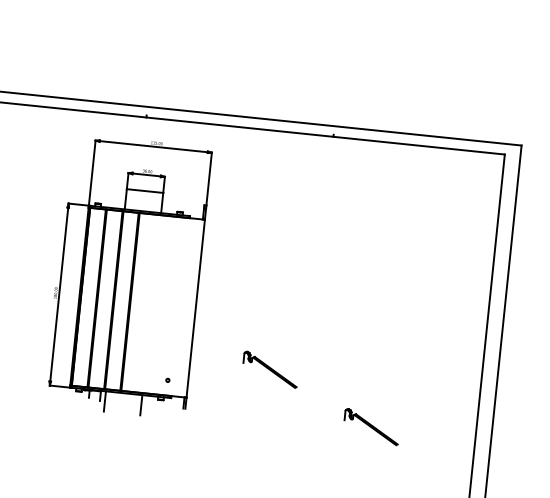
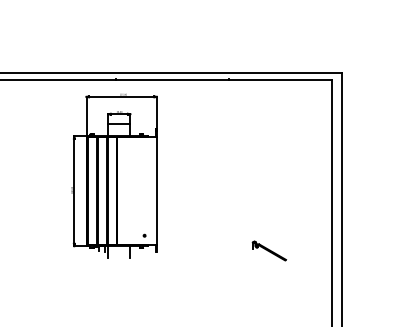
part: (270, 368) -> (205, 222), removed

